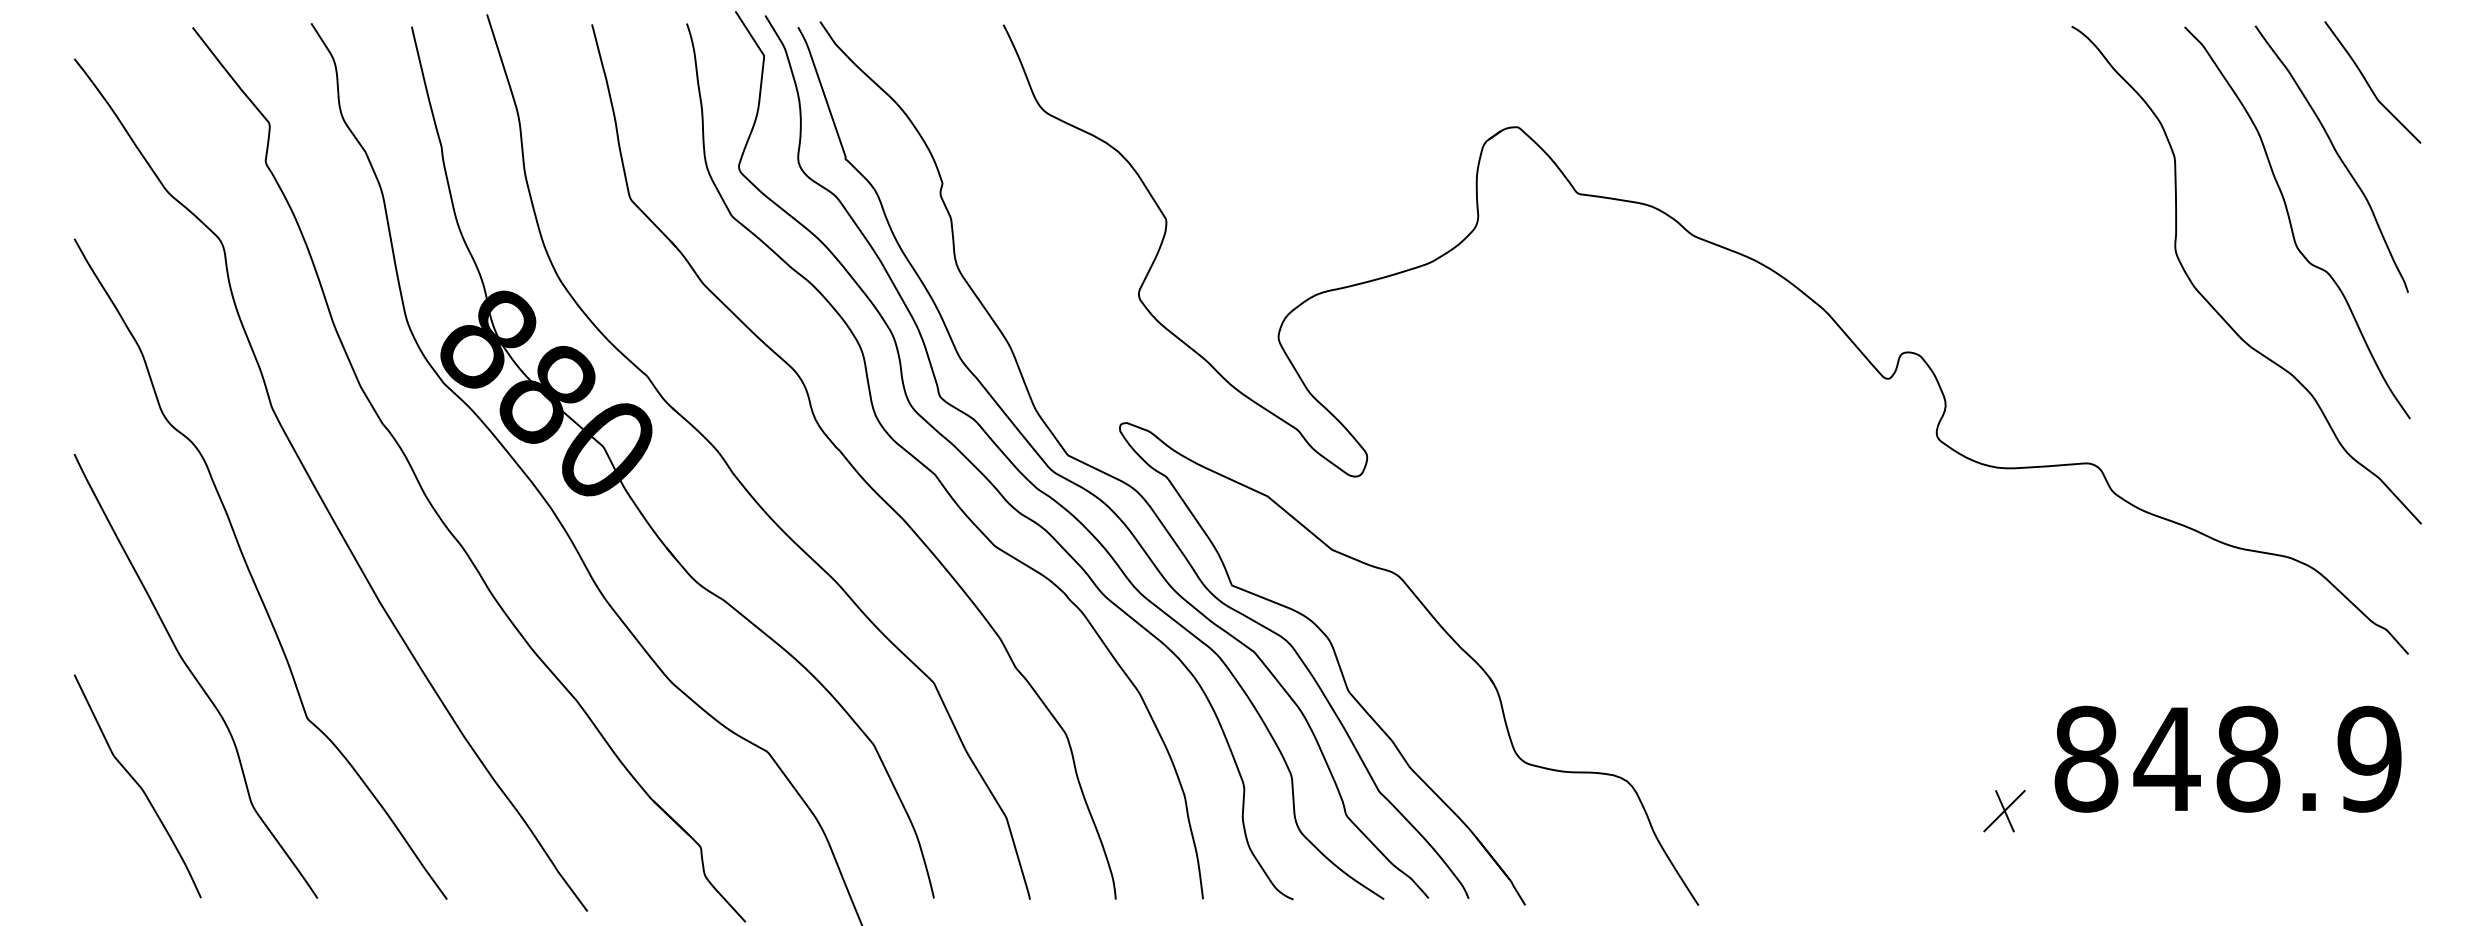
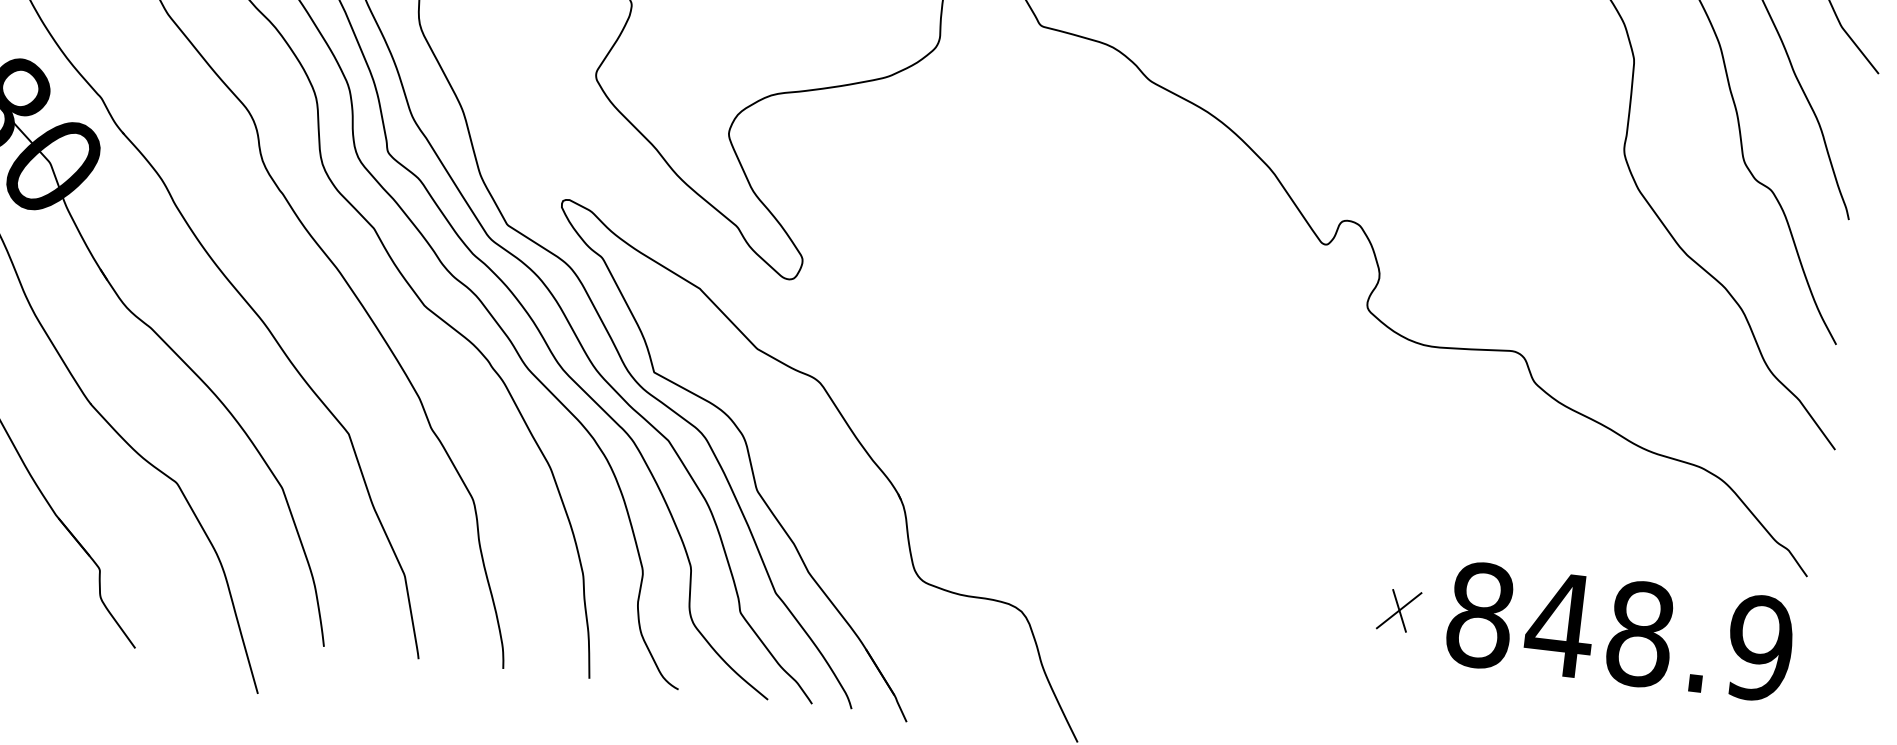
text: (2227, 758) -> (1619, 631), moved
part: (2004, 810) -> (1399, 610), moved

